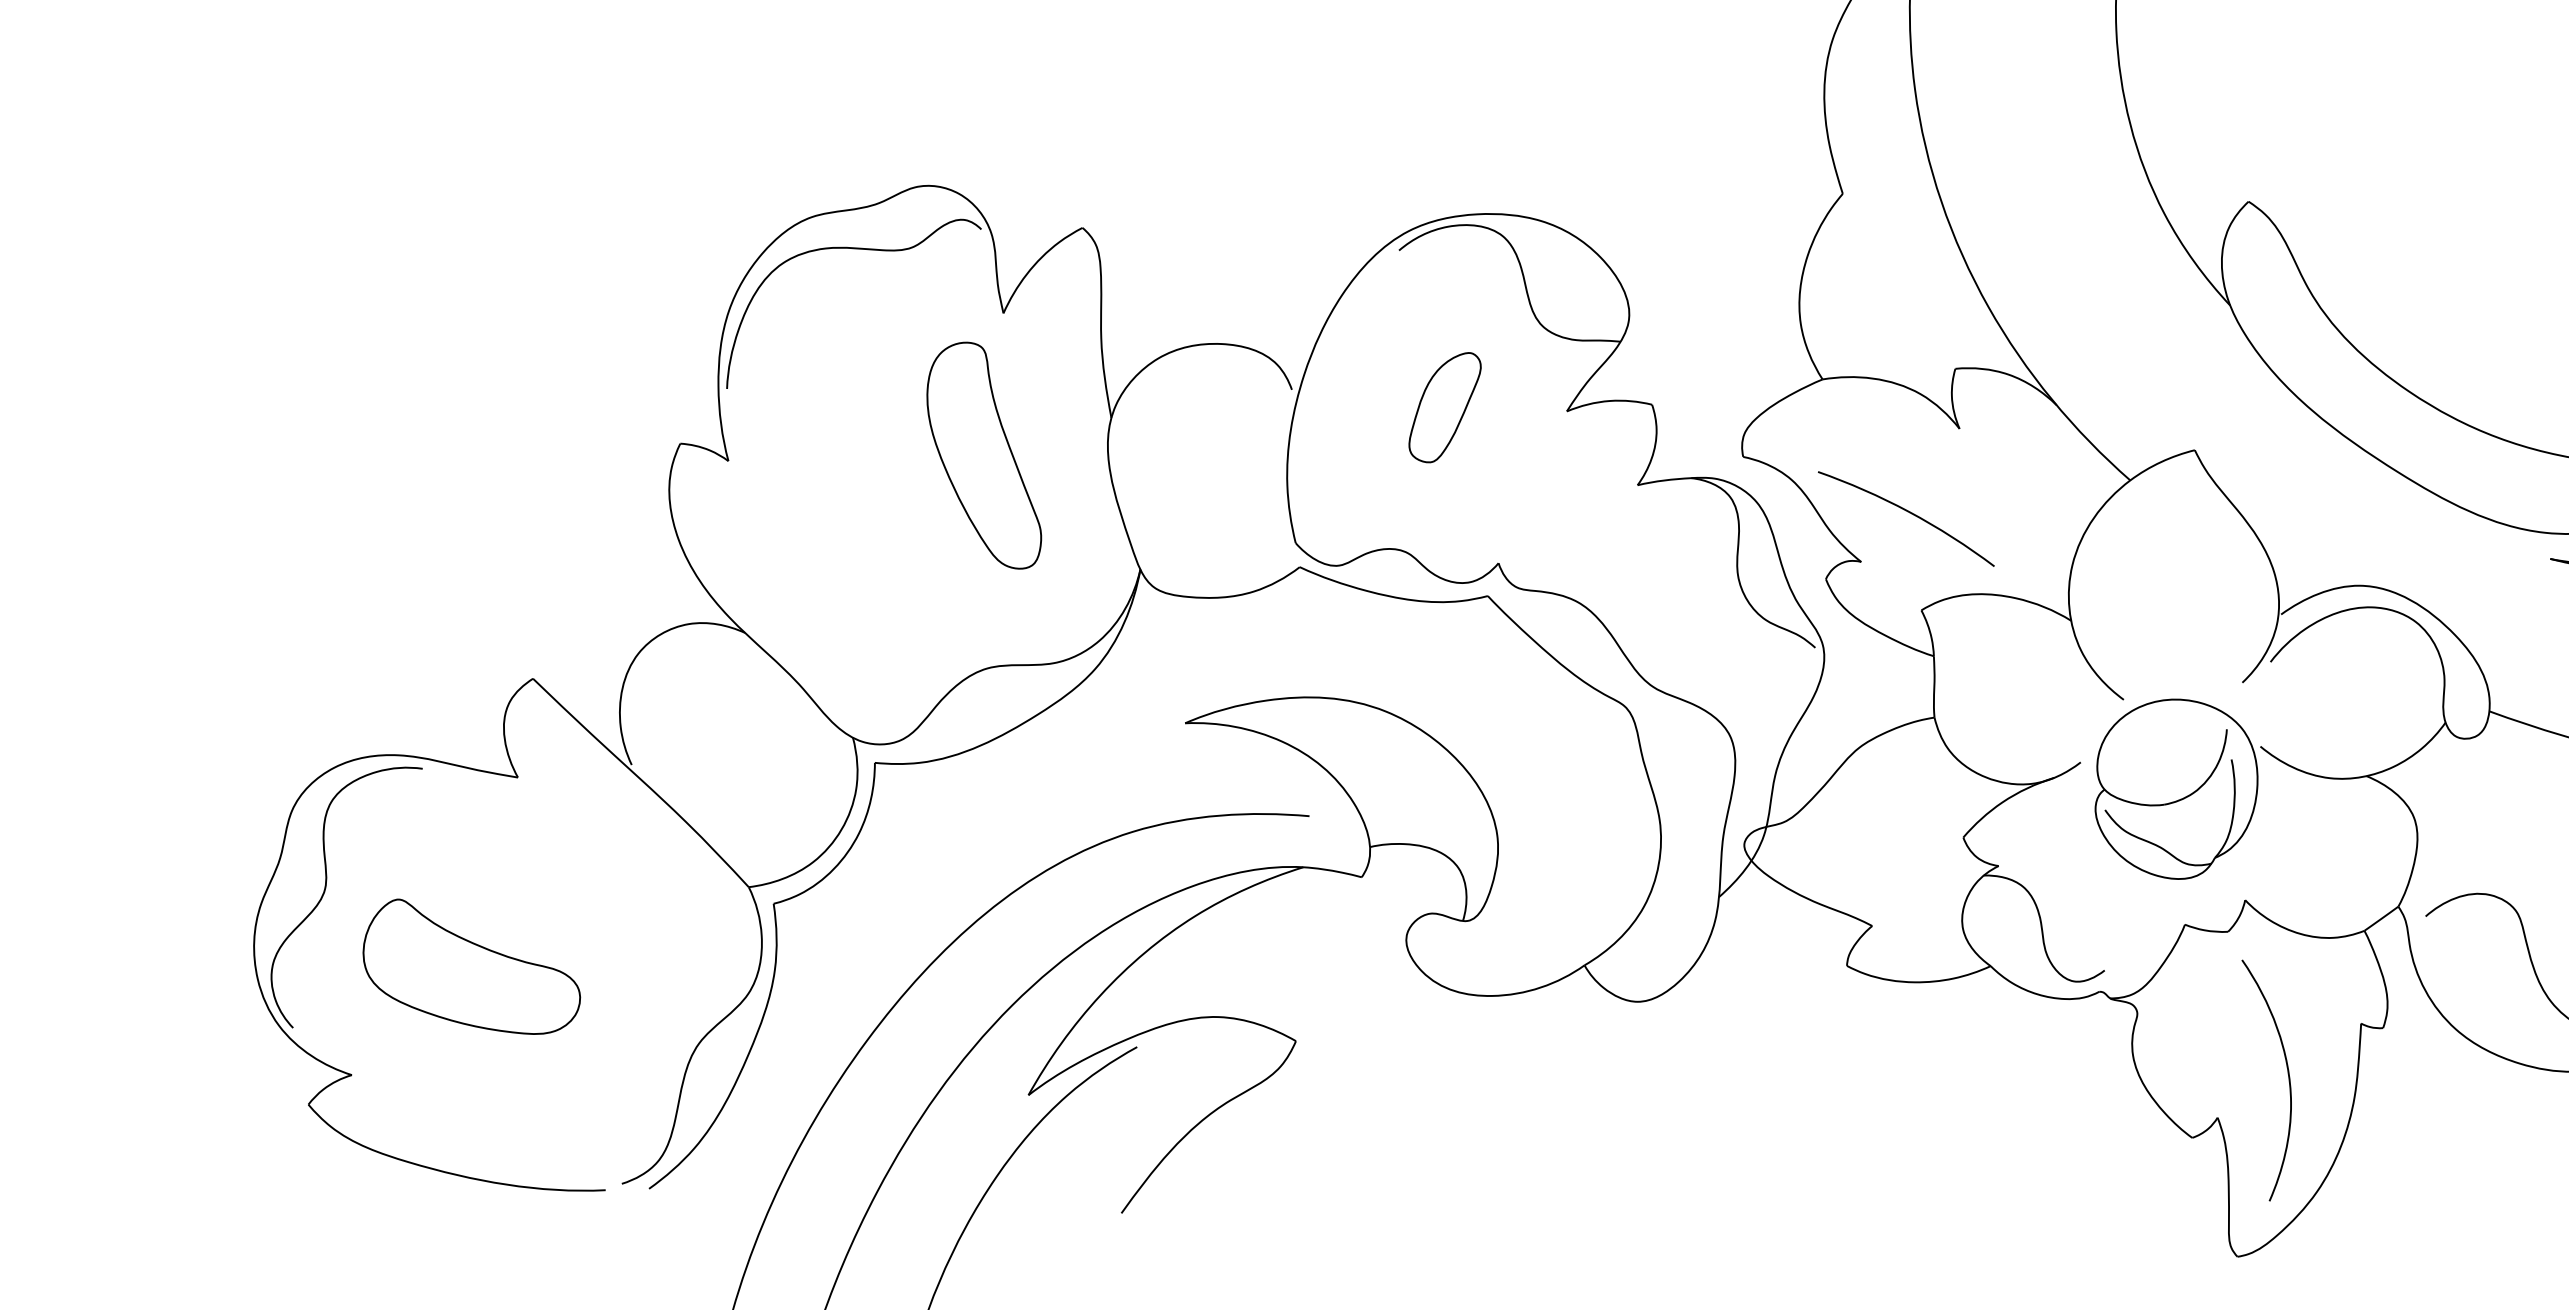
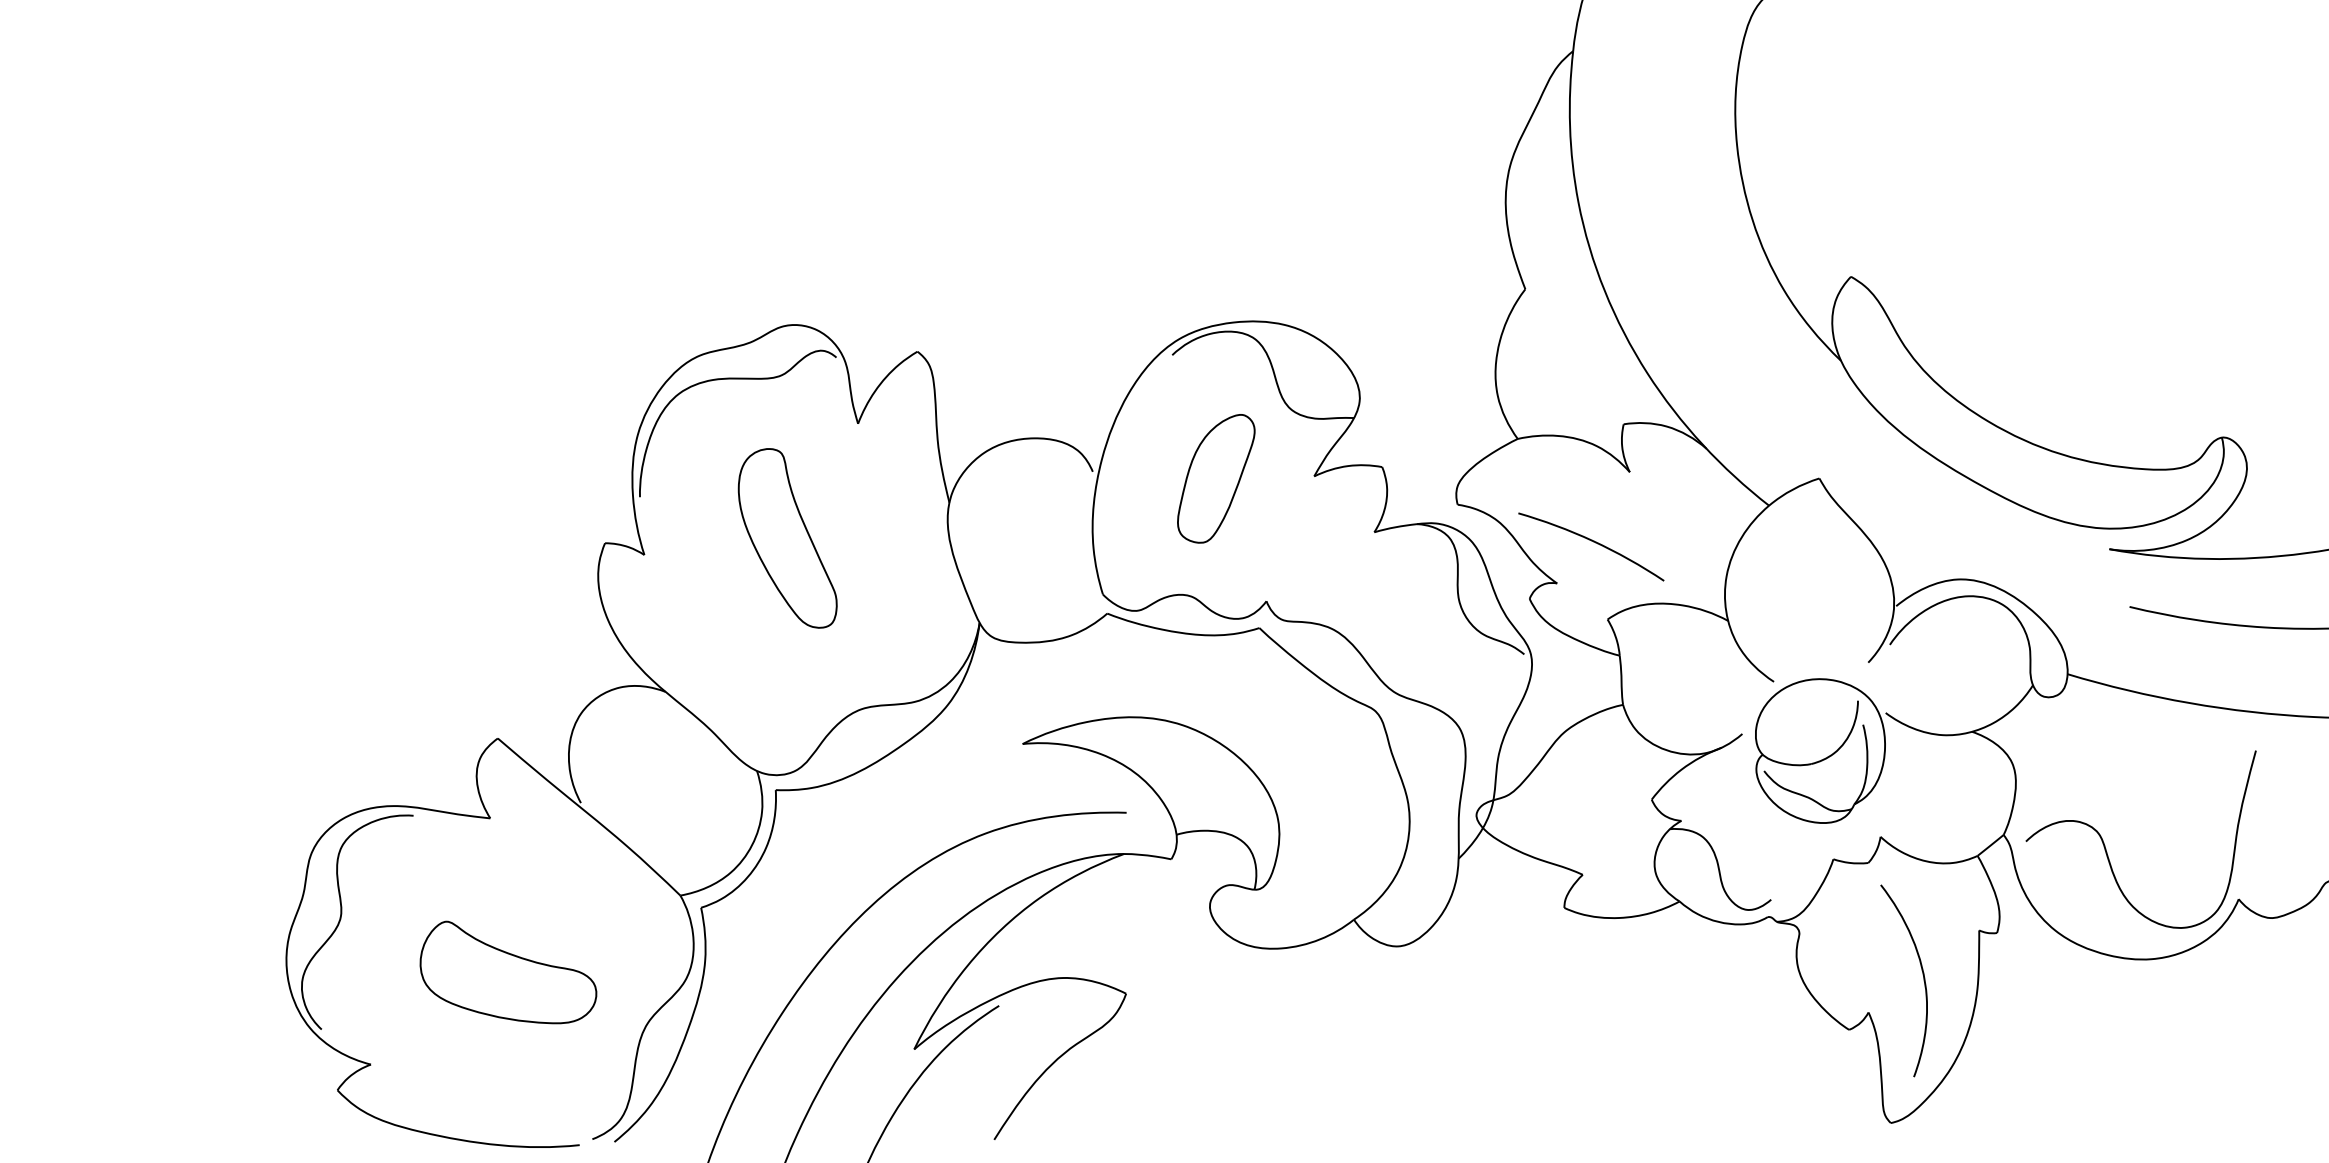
part: (1445, 407) -> (1216, 478), size x1.43
part: (984, 455) -> (787, 538), moved
part: (472, 967) -> (508, 972), moved

